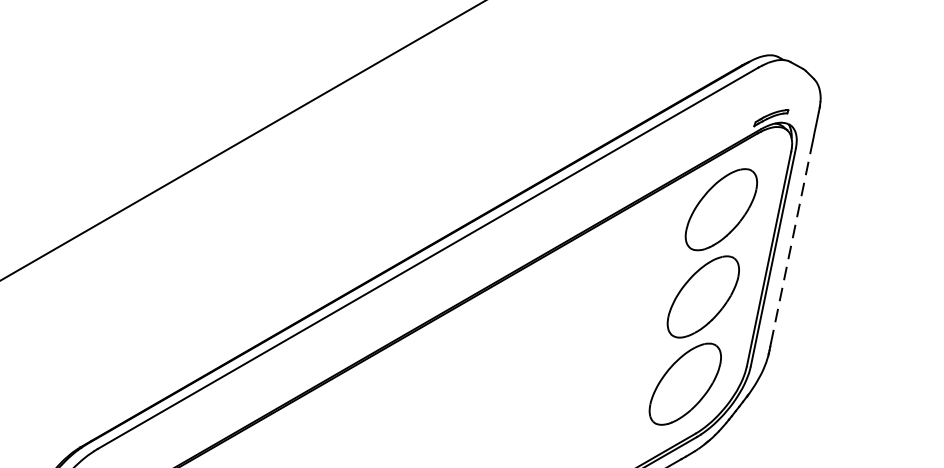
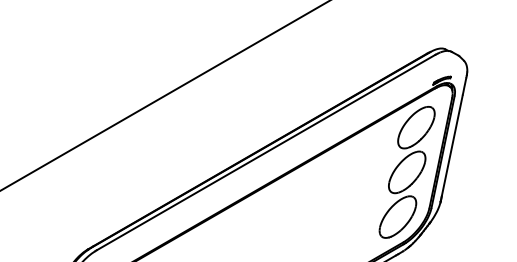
line: (791, 244) -> (452, 145), dashed -> solid

